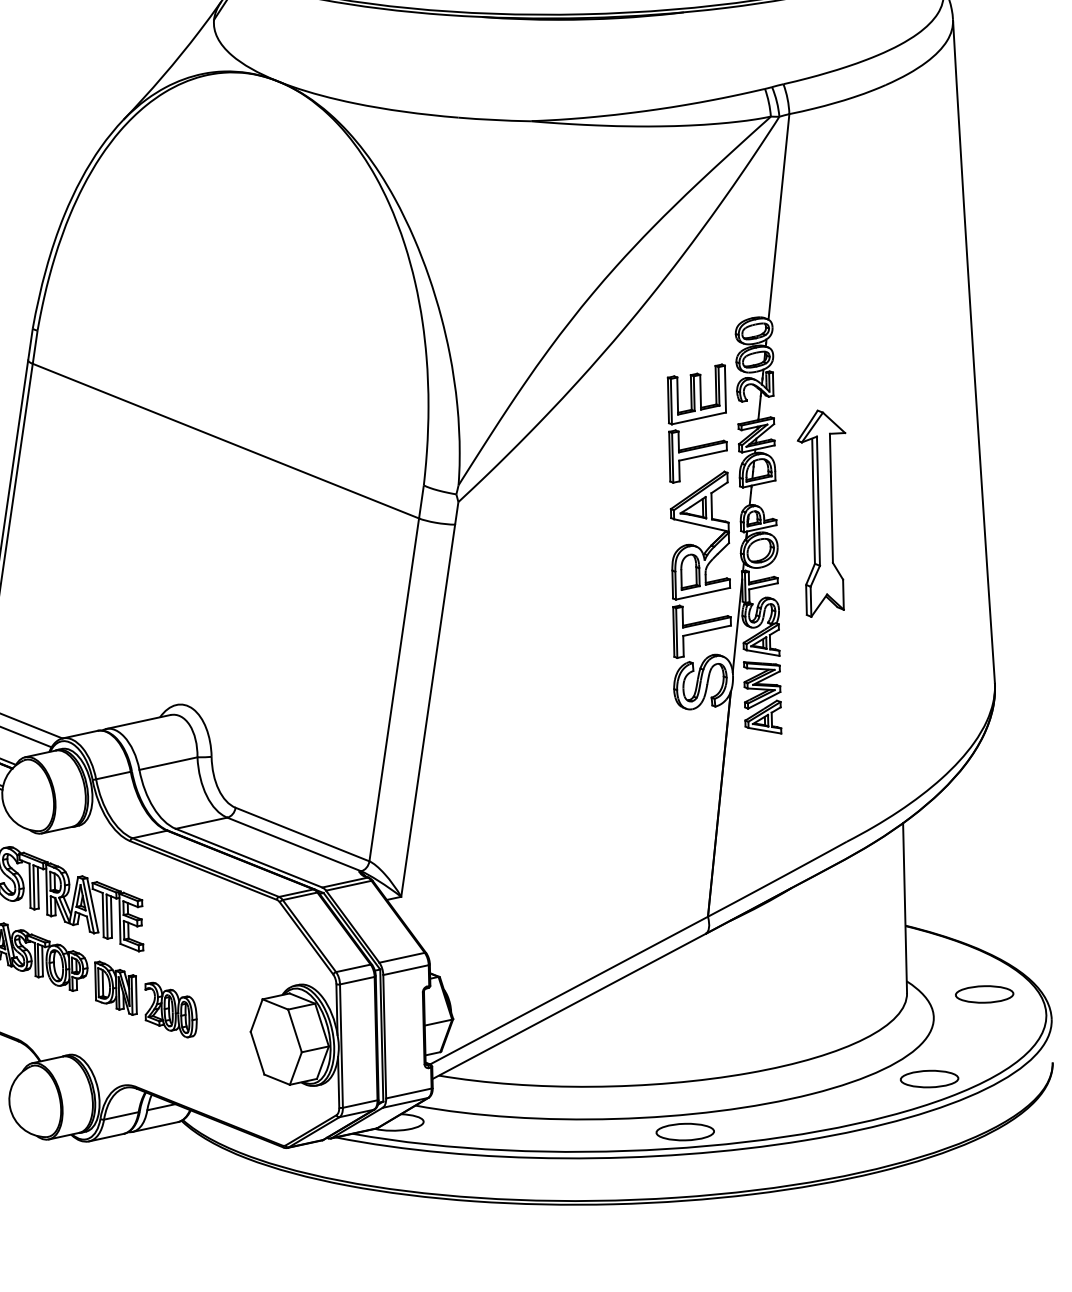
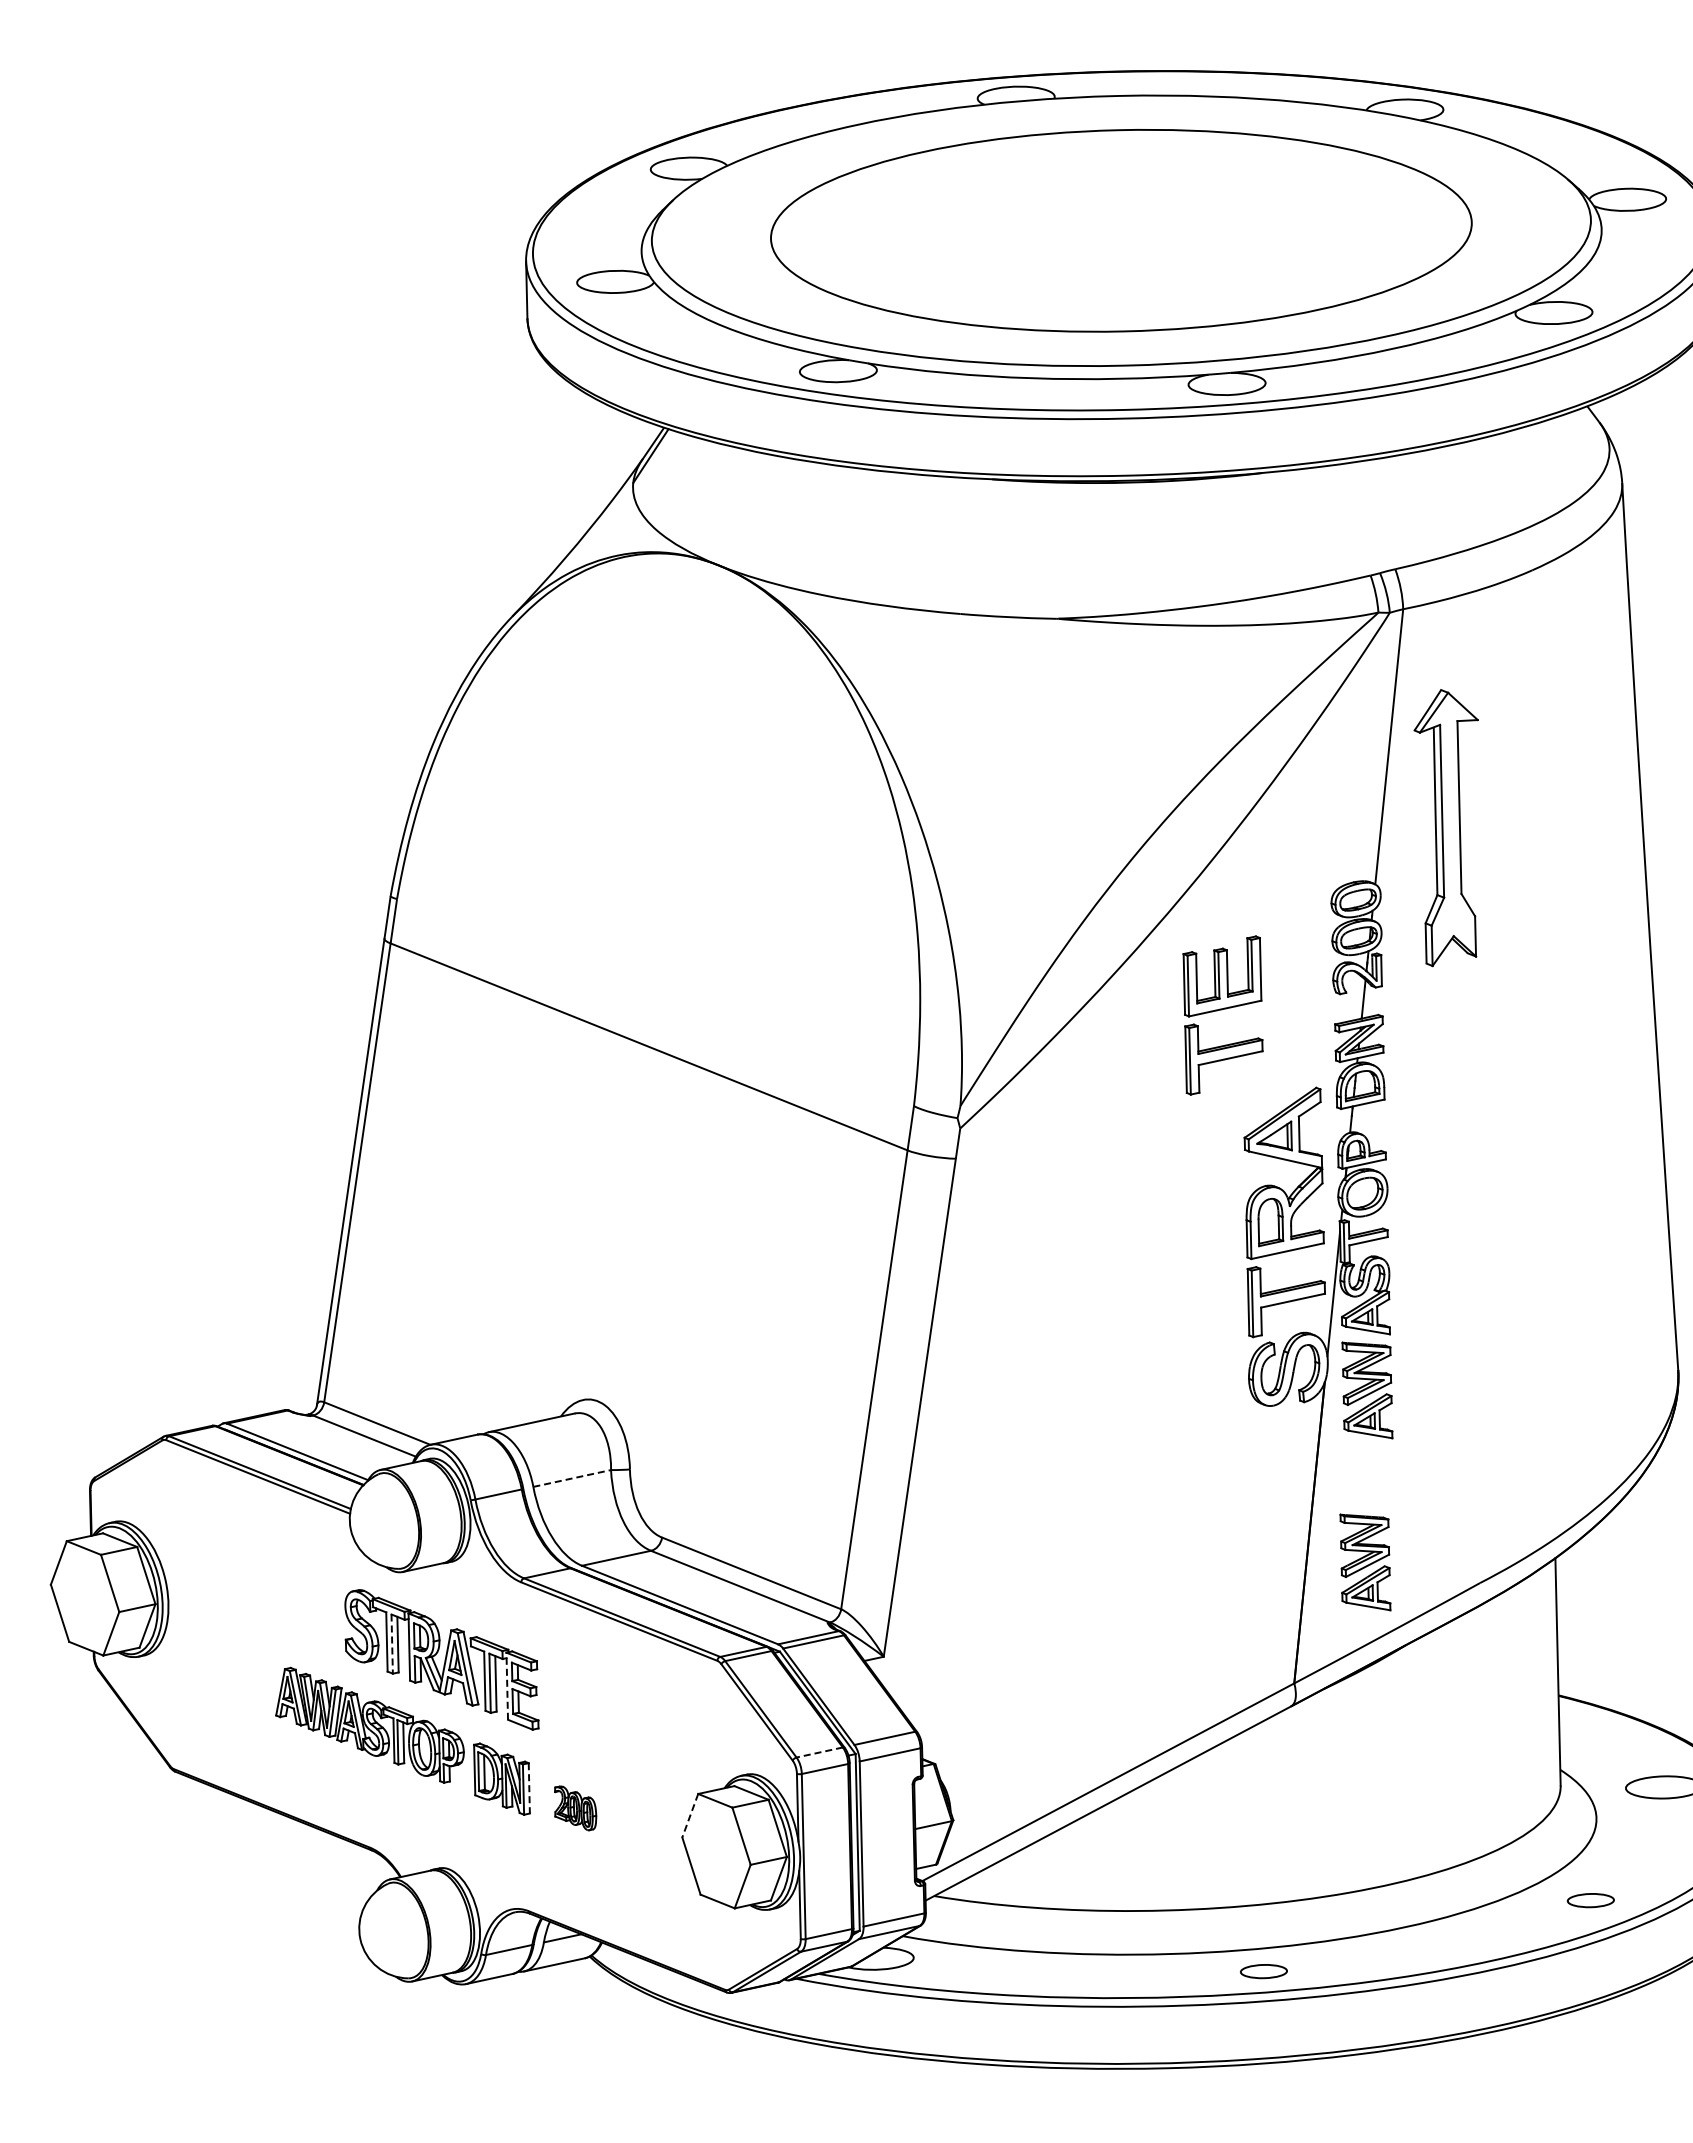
part: (696, 423) -> (1222, 1015), moved
part: (820, 514) -> (1445, 828), moved
line: (168, 763) -> (572, 1478), solid -> dashed
part: (761, 826) -> (1365, 1562), added
line: (34, 887) -> (392, 1644), solid -> dashed
line: (120, 919) -> (507, 1686), solid -> dashed
line: (353, 968) -> (819, 1752), solid -> dashed
line: (136, 995) -> (529, 1788), solid -> dashed
part: (170, 1010) -> (575, 1808), size x0.6
line: (256, 1016) -> (690, 1816), solid -> dashed
part: (929, 1078) -> (1590, 1900), size x0.6
part: (684, 1131) -> (1263, 1971), size x0.6

